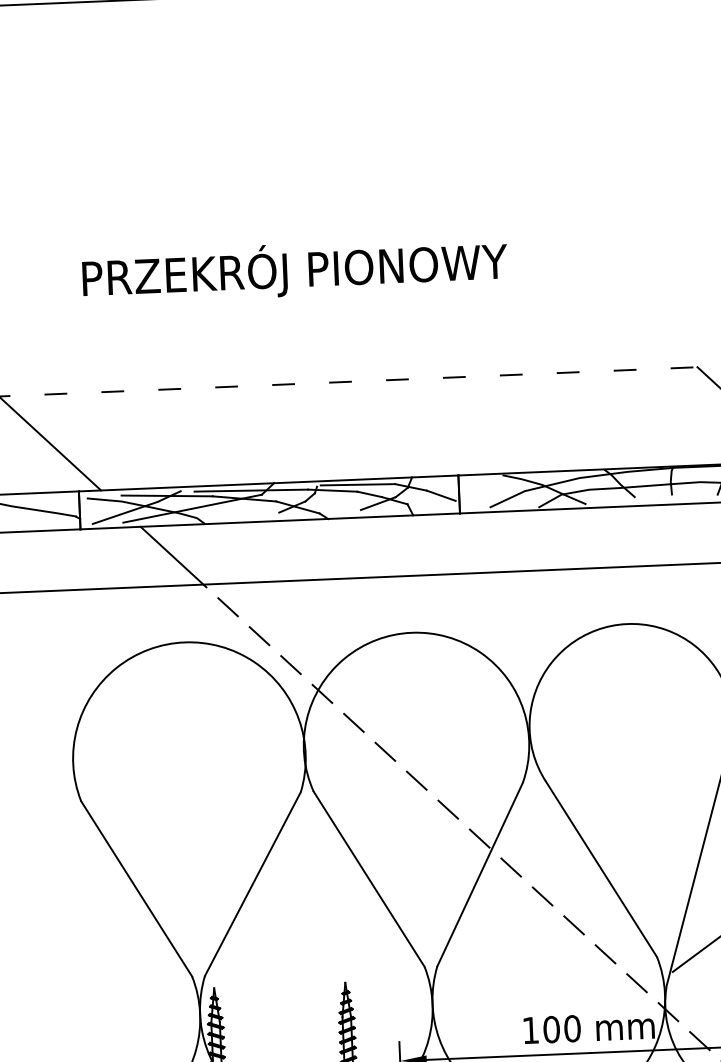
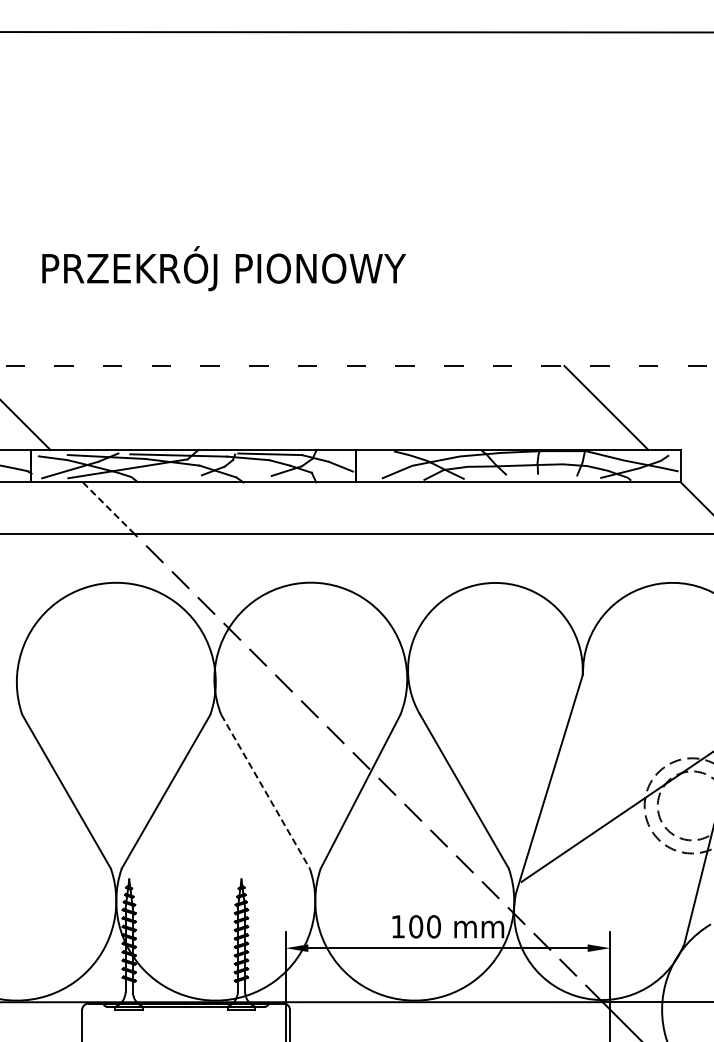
line: (171, 554) -> (108, 507), solid -> dashed
line: (369, 878) -> (265, 791), solid -> dashed

